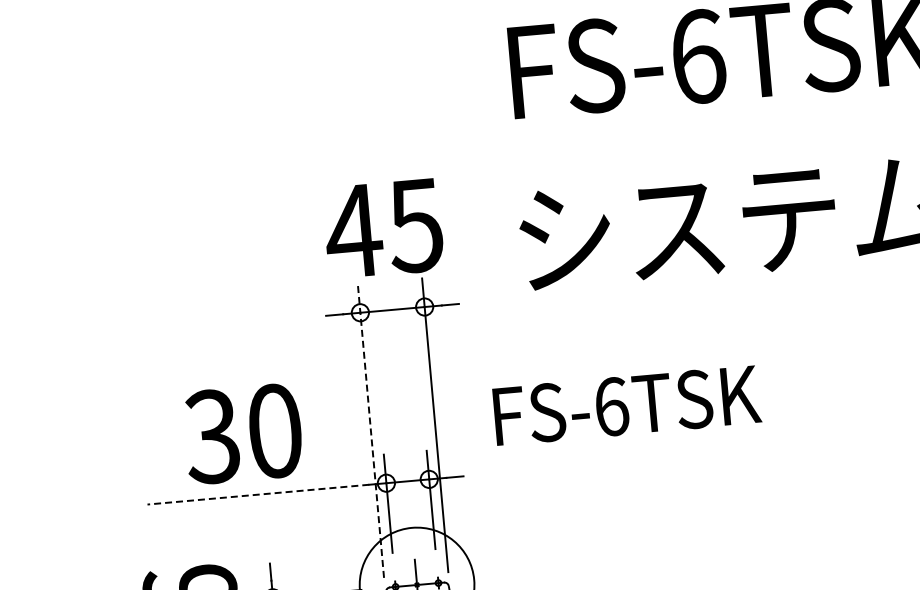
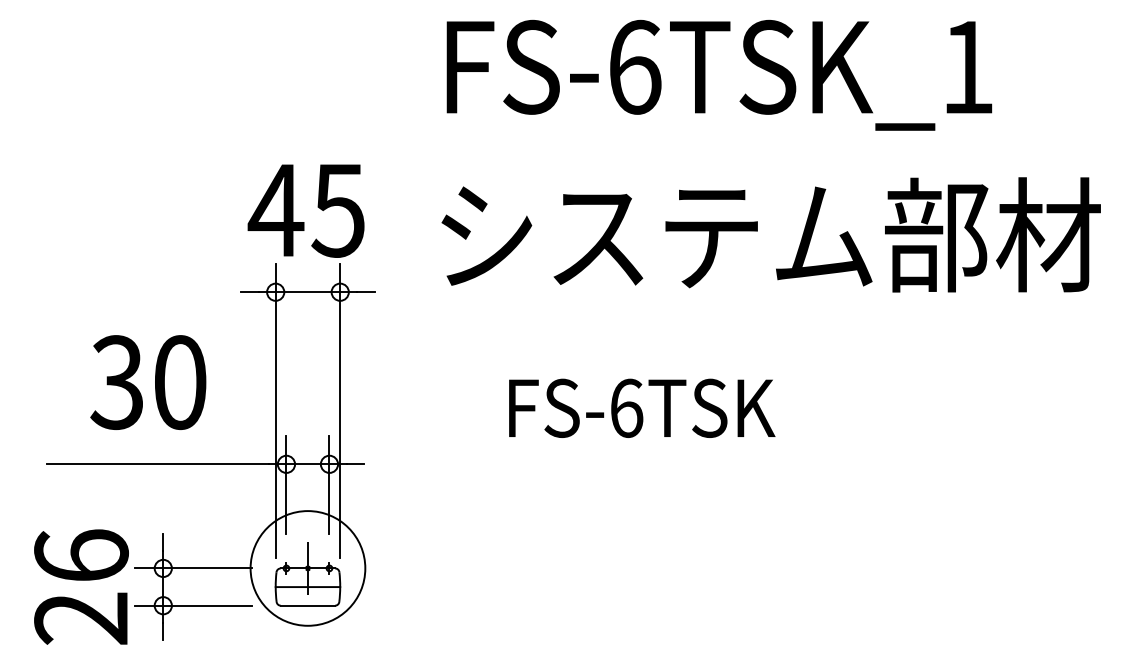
text: (627, 404) -> (642, 407), moved
line: (370, 430) -> (275, 410), dashed -> solid
text: (243, 433) -> (148, 382), moved
line: (257, 494) -> (157, 464), dashed -> solid

